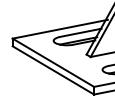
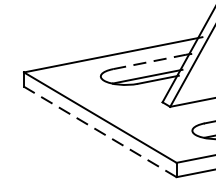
line: (79, 33) -> (149, 62), solid -> dashed
line: (52, 70) -> (98, 132), solid -> dashed

